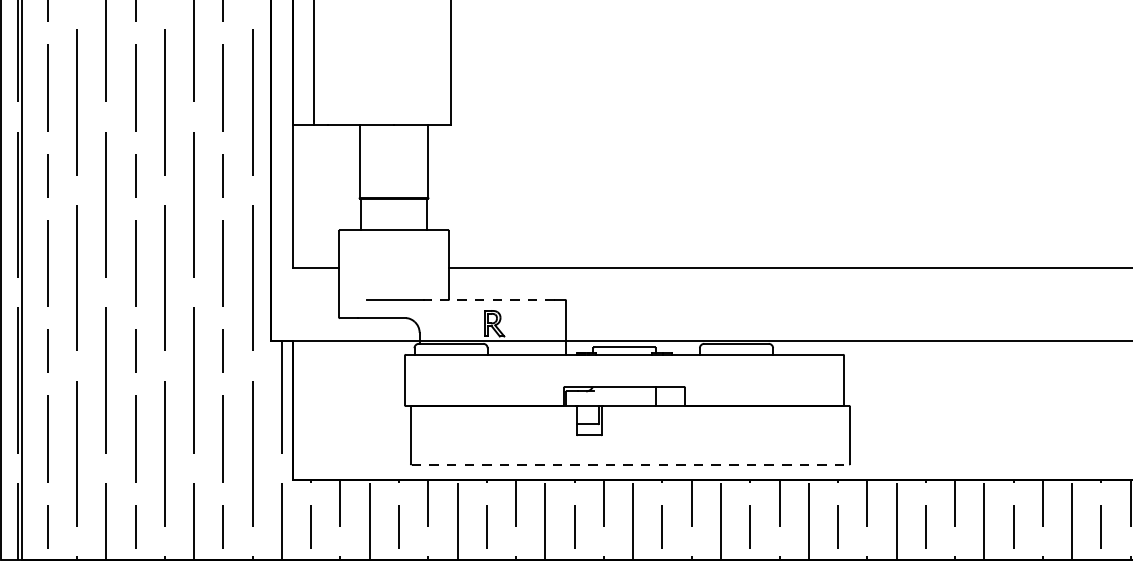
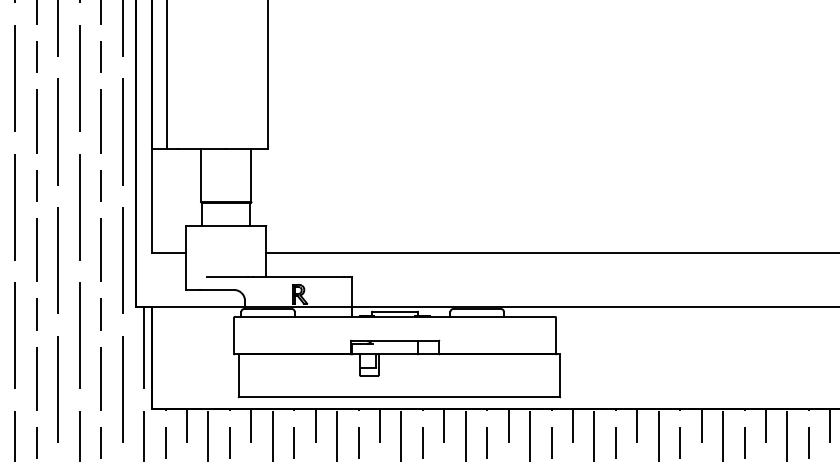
line: (492, 299) -> (298, 276), dashed -> solid
line: (630, 464) -> (399, 397), dashed -> solid

